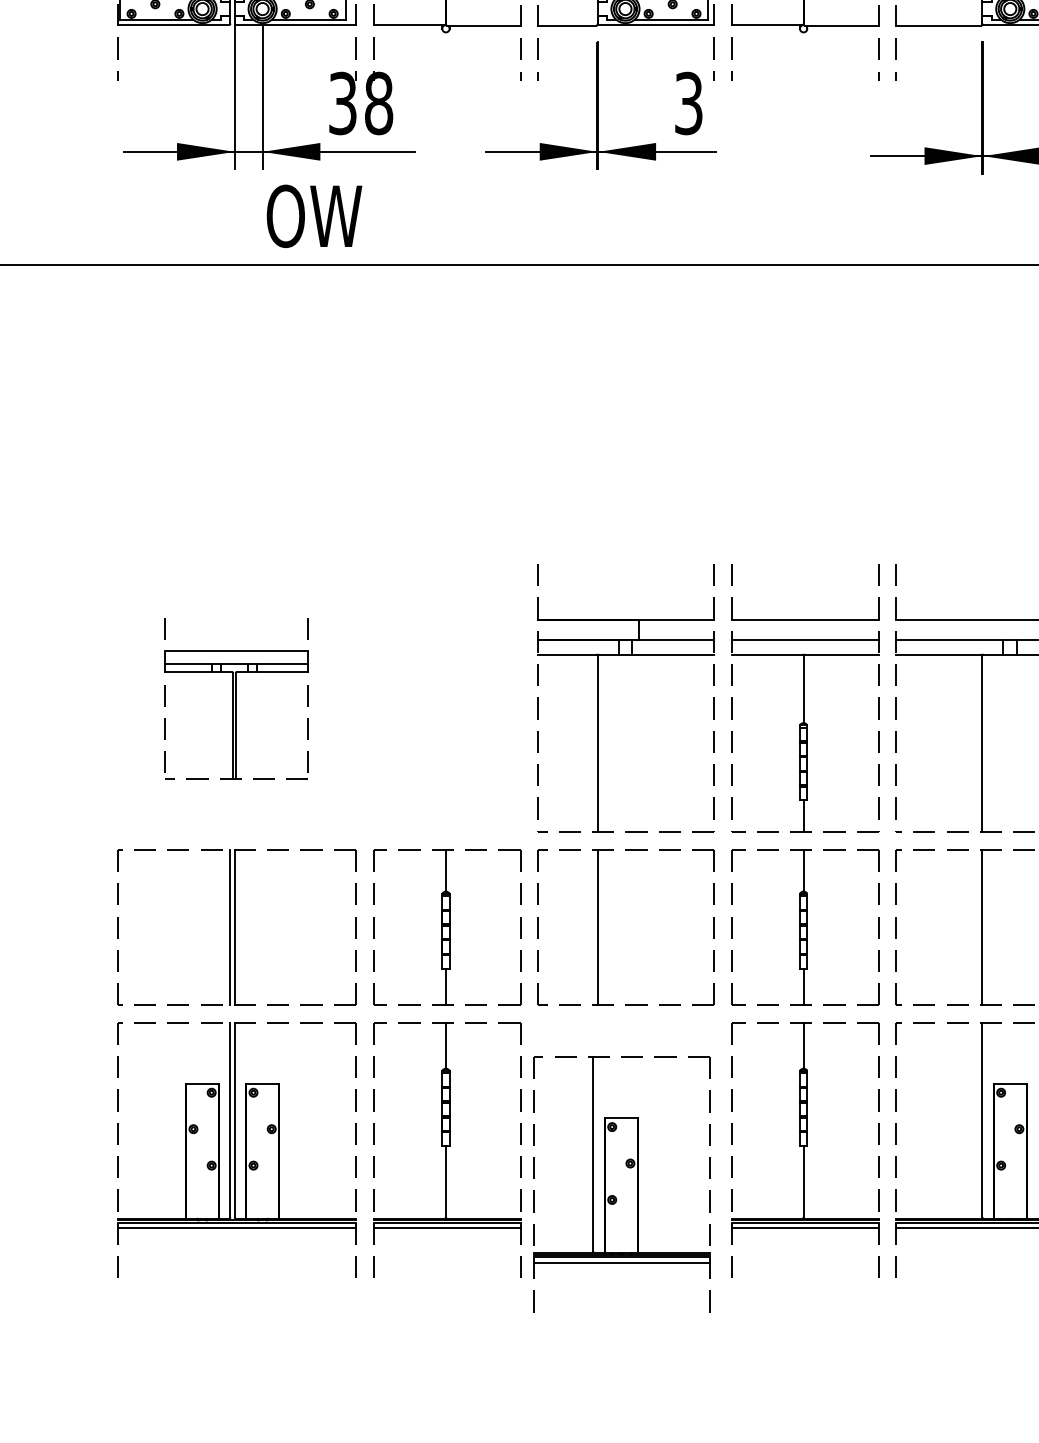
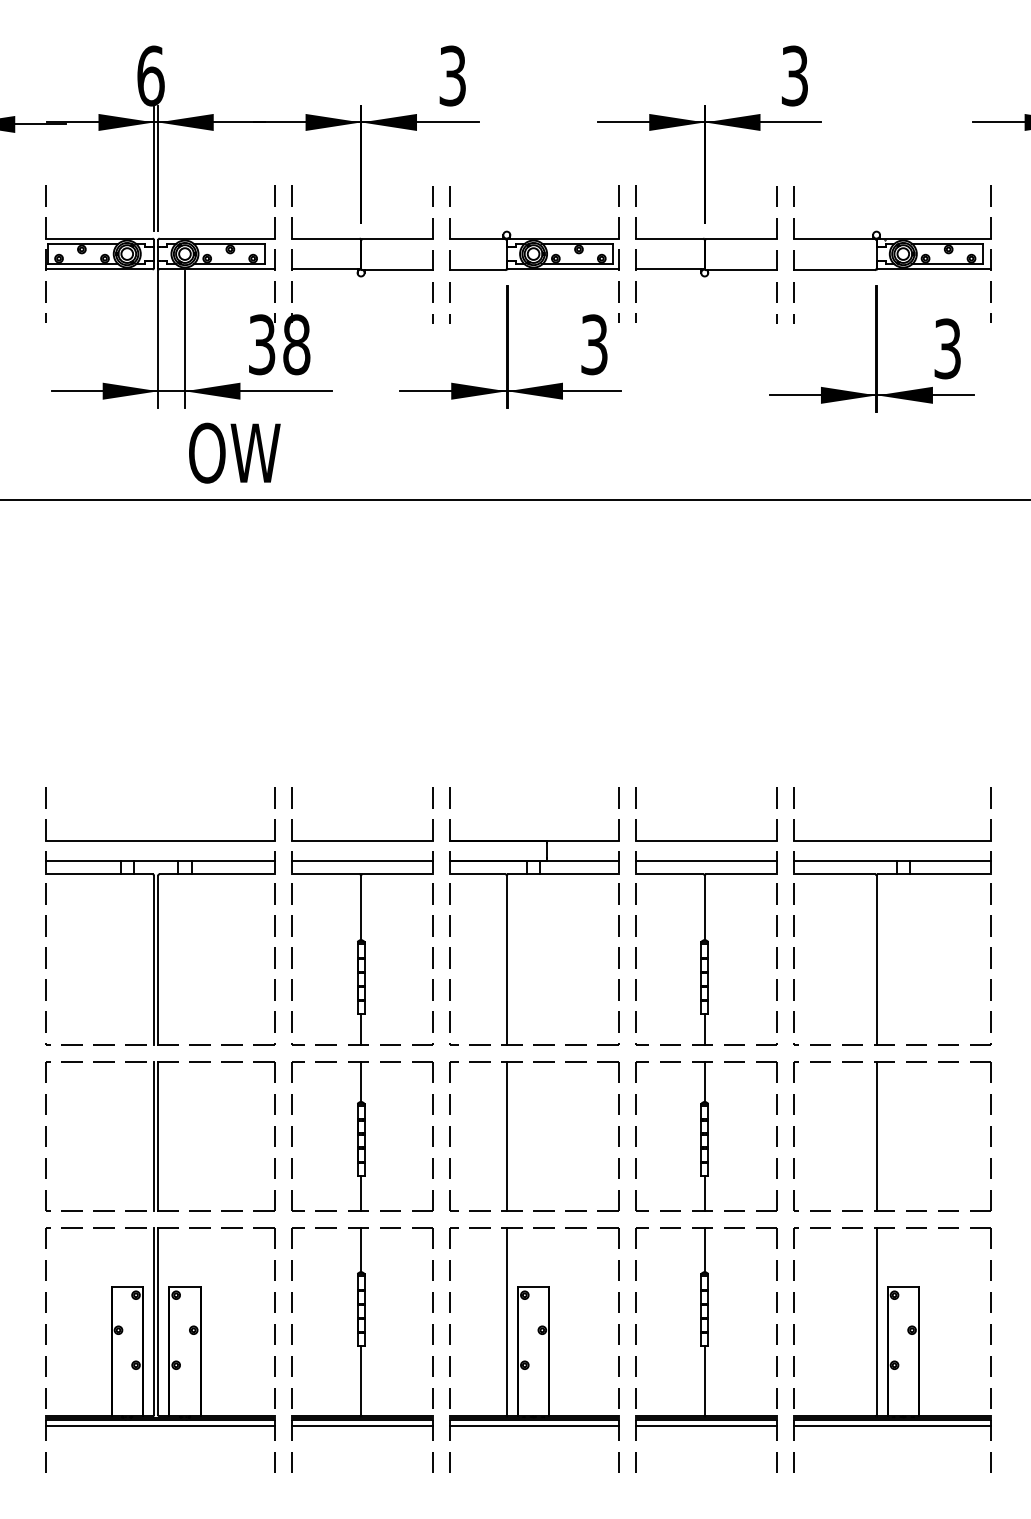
part: (237, 698) -> (160, 916), size x1.67
part: (447, 698) -> (362, 916), added
part: (622, 1183) -> (534, 1349), moved

